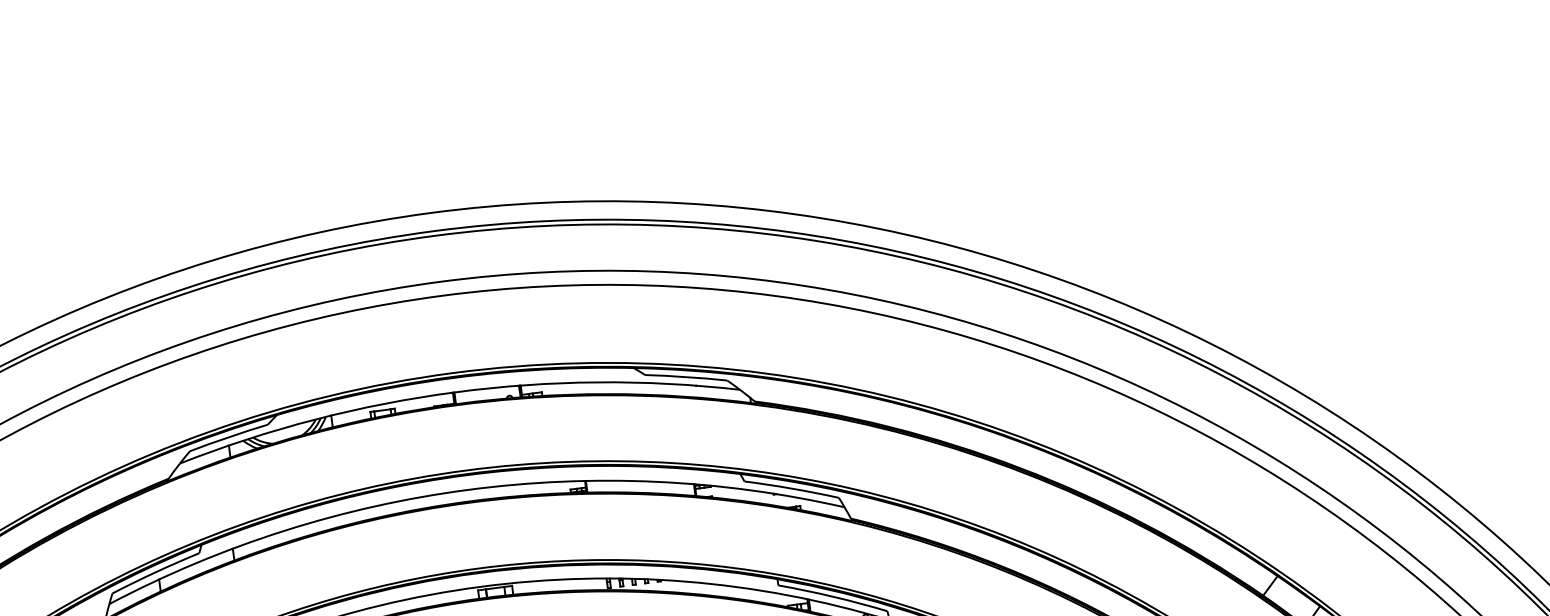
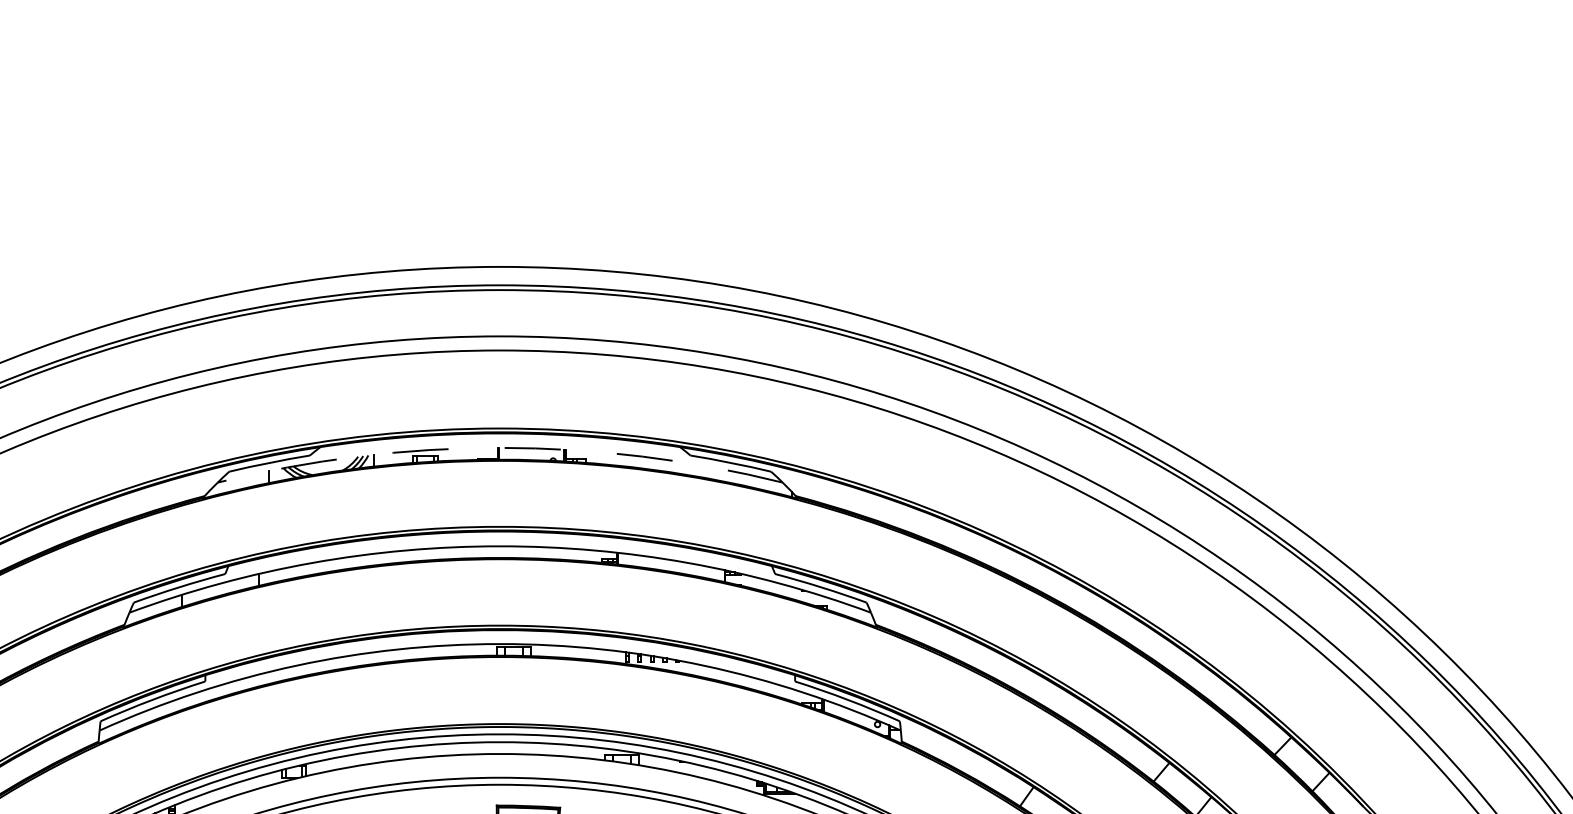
arc: (455, 391) -> (500, 447), solid -> dashed

